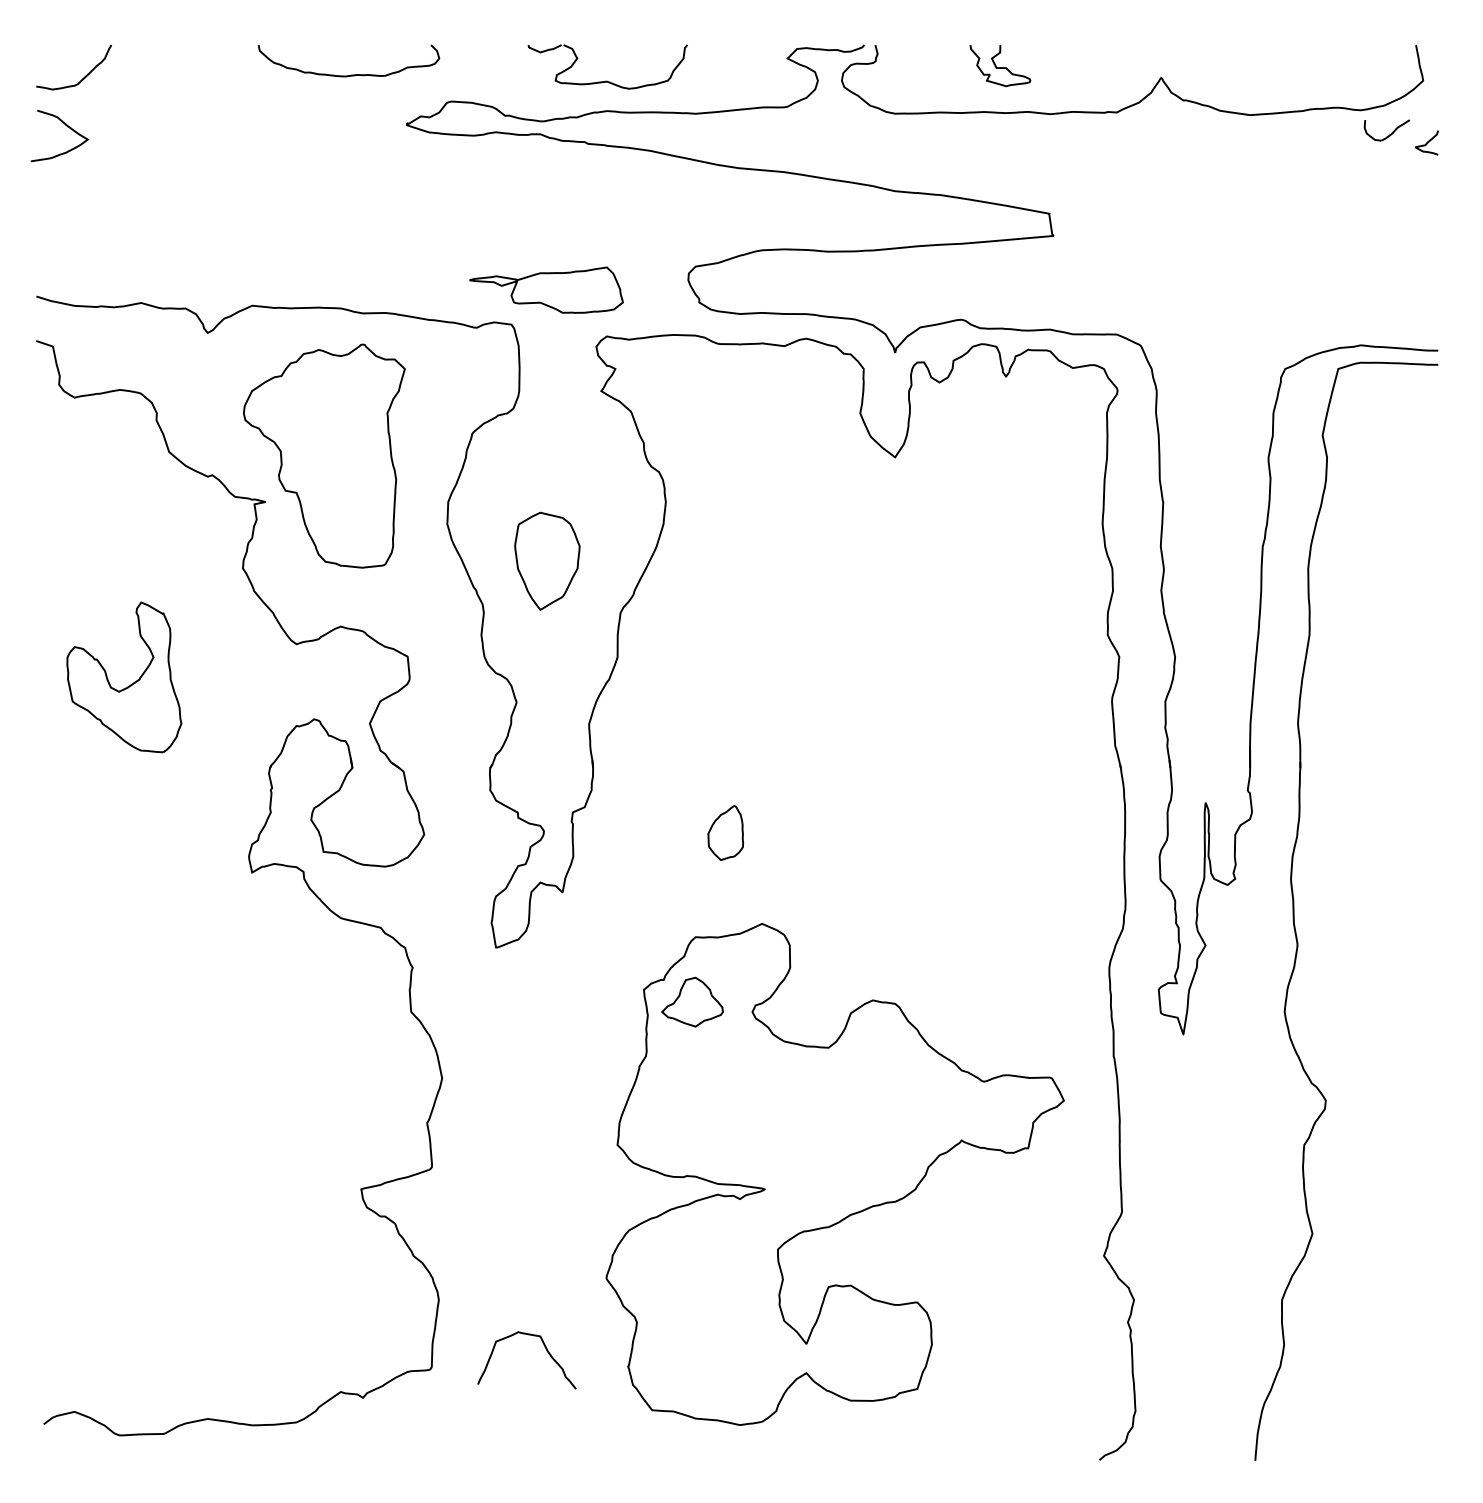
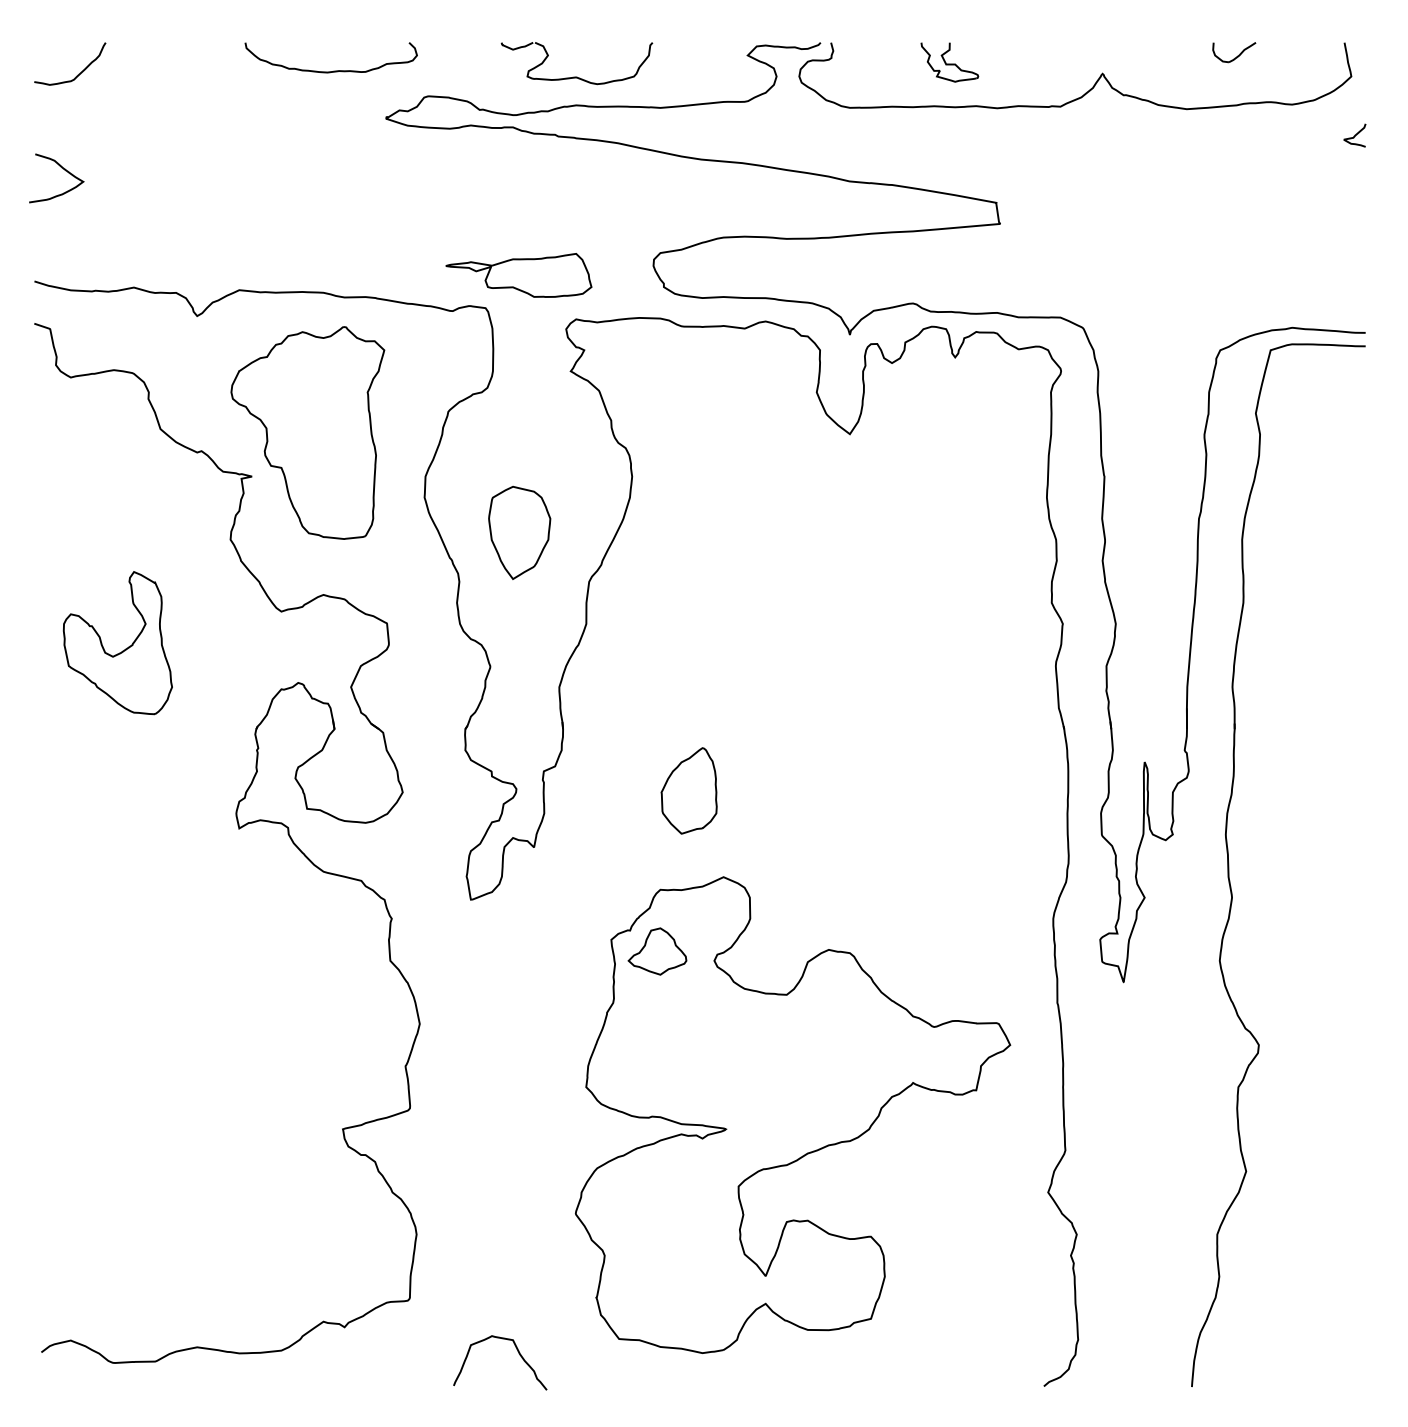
curve: (67, 127) -> (63, 170), moved
part: (1386, 130) -> (1233, 52), moved
part: (725, 832) -> (688, 790), size x1.67
curve: (546, 1351) -> (518, 1354), moved

